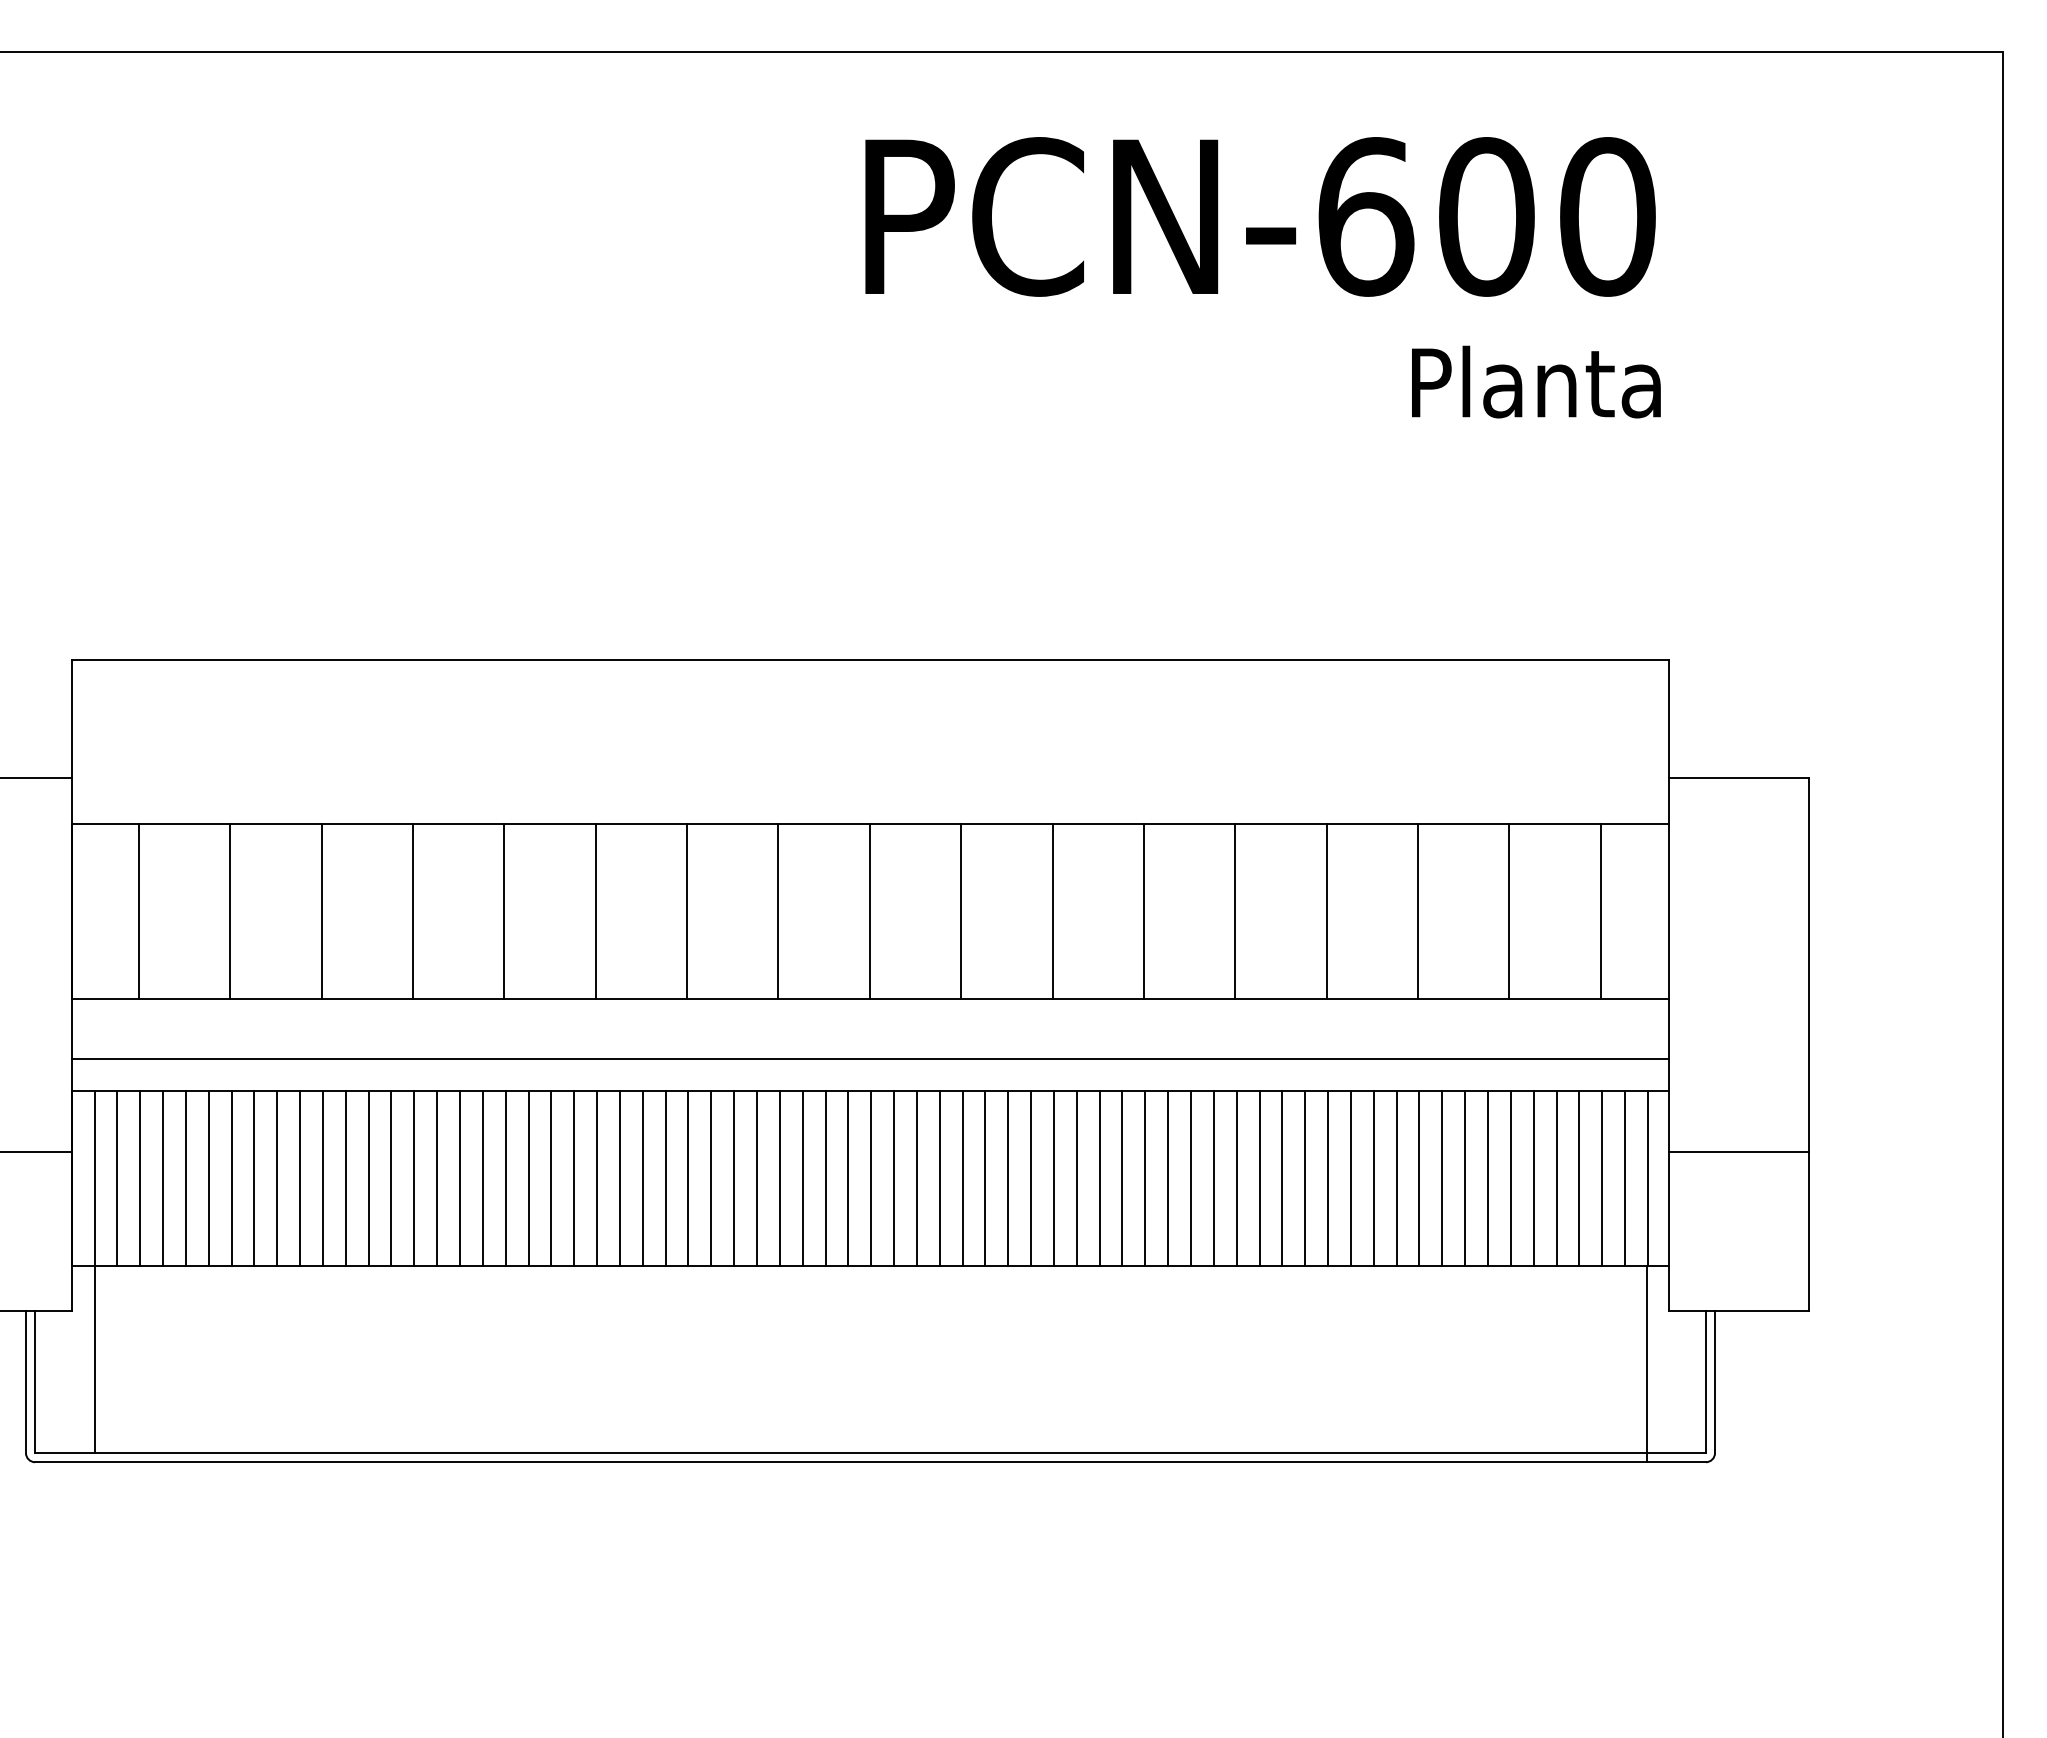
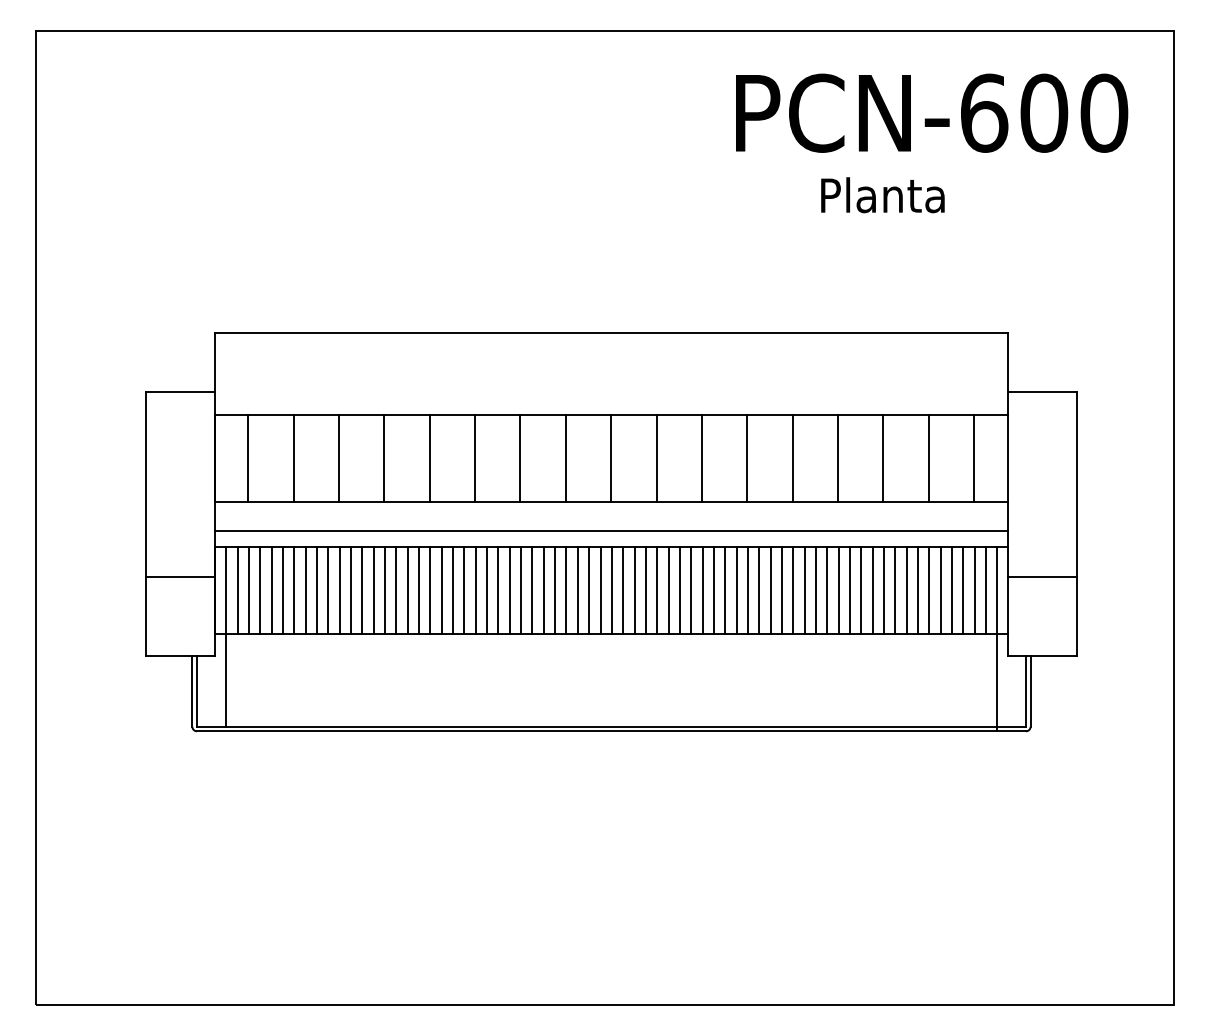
text: (1261, 215) -> (932, 112), moved
text: (1535, 382) -> (882, 195), moved

